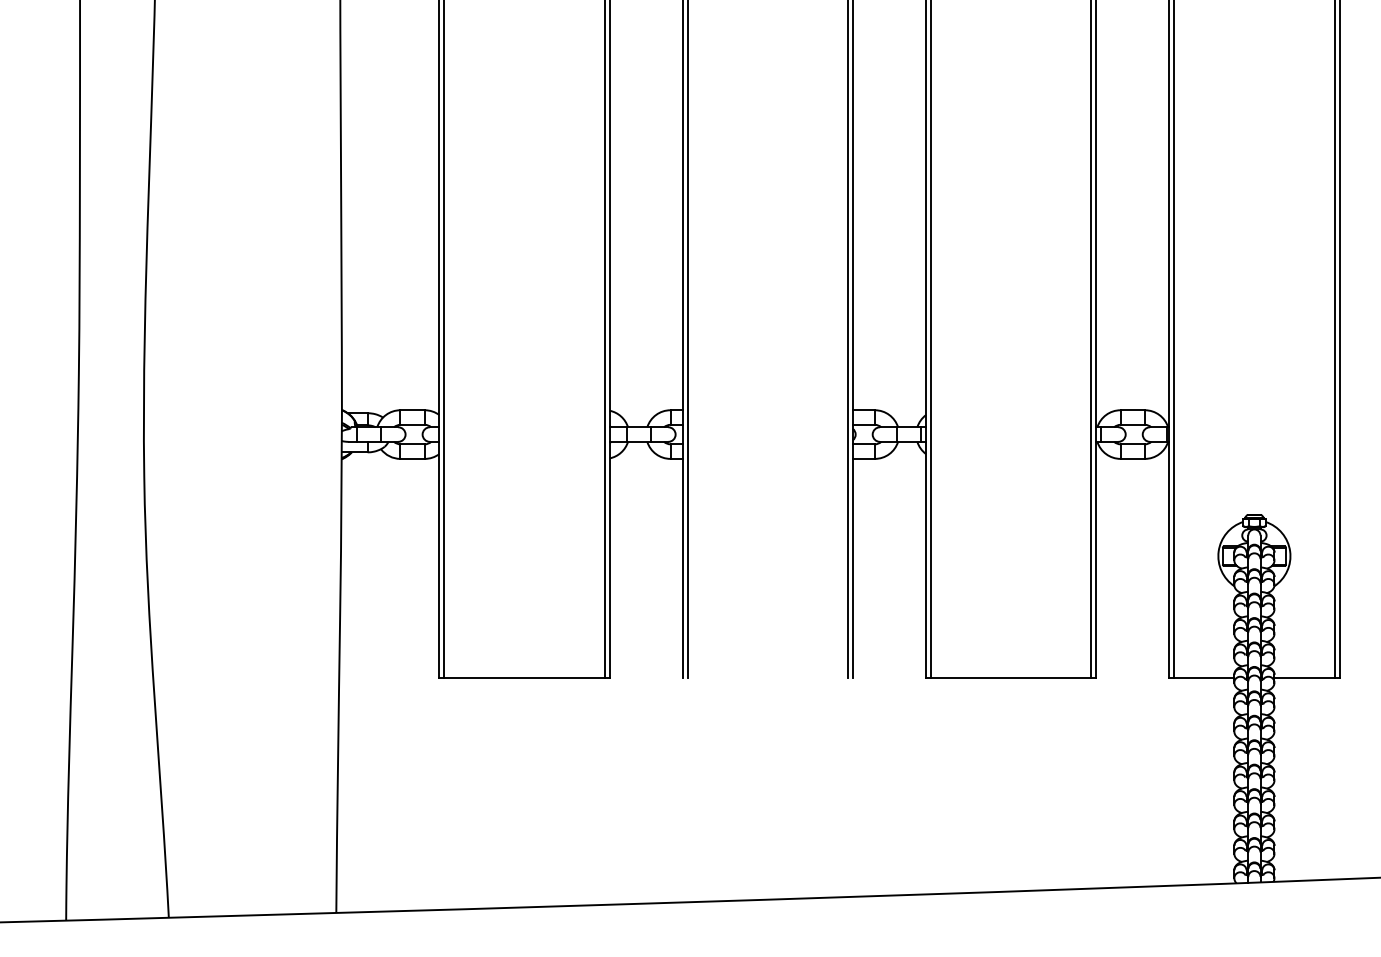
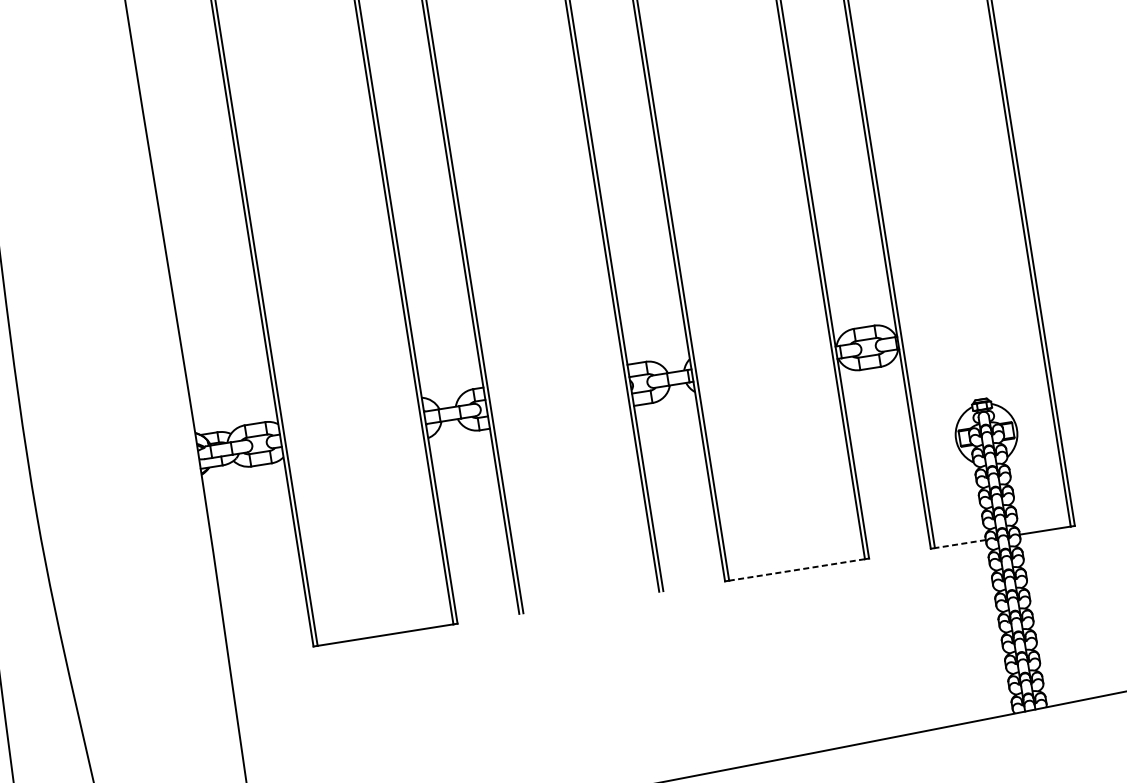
line: (1010, 677) -> (796, 569), solid -> dashed
line: (1203, 677) -> (959, 543), solid -> dashed

